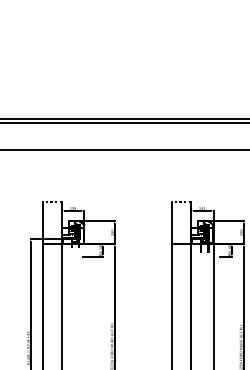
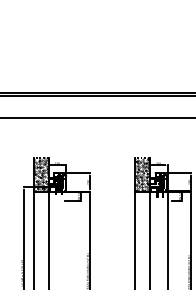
hatch: (52, 222) -> (41, 174), added
hatch: (181, 222) -> (142, 174), added

